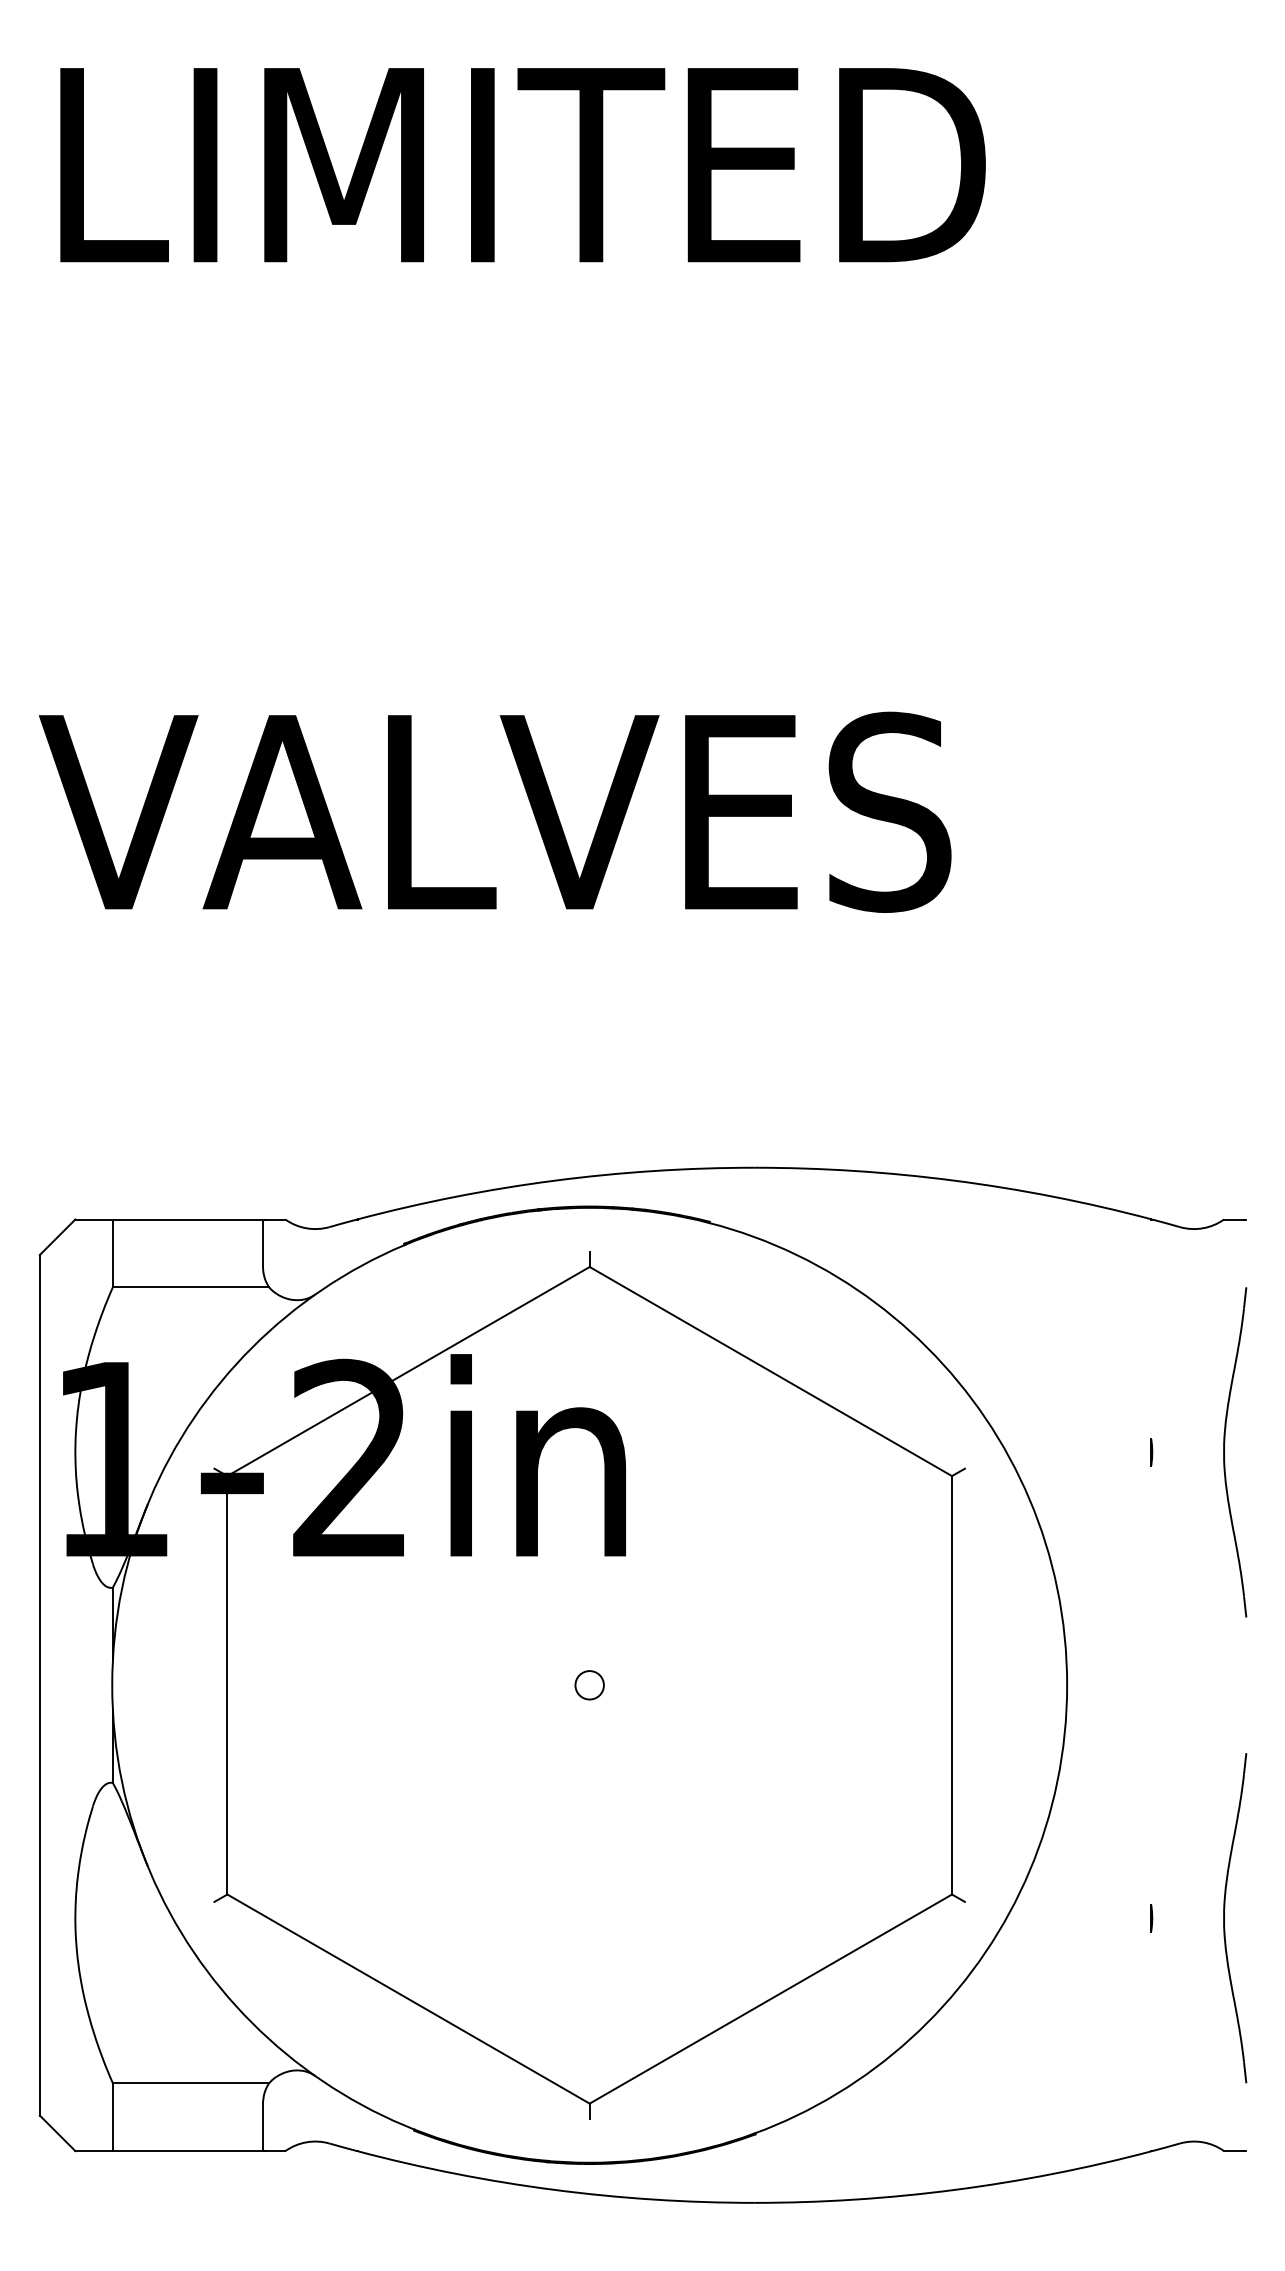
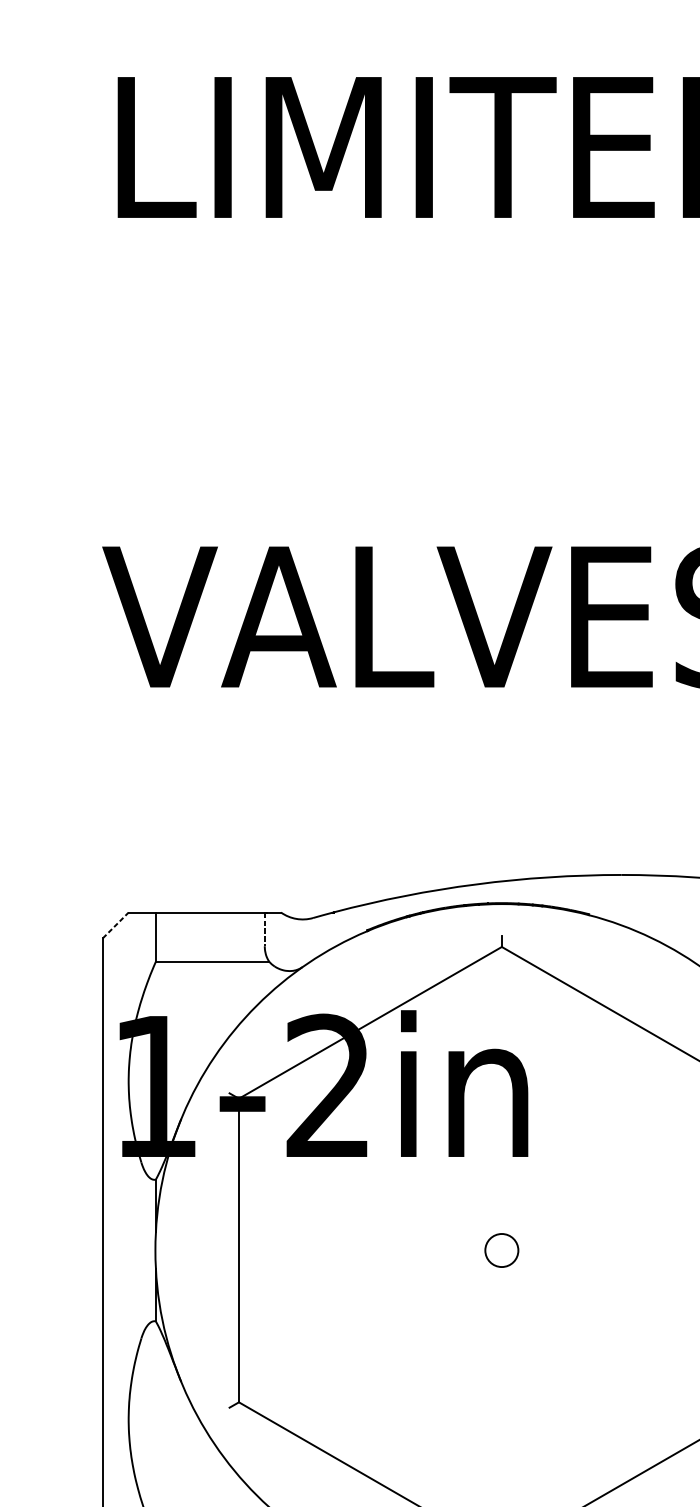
line: (57, 1236) -> (115, 924), solid -> dashed
line: (262, 1243) -> (264, 929), solid -> dashed
circle: (589, 1685) -> (501, 1250), size x1.6

